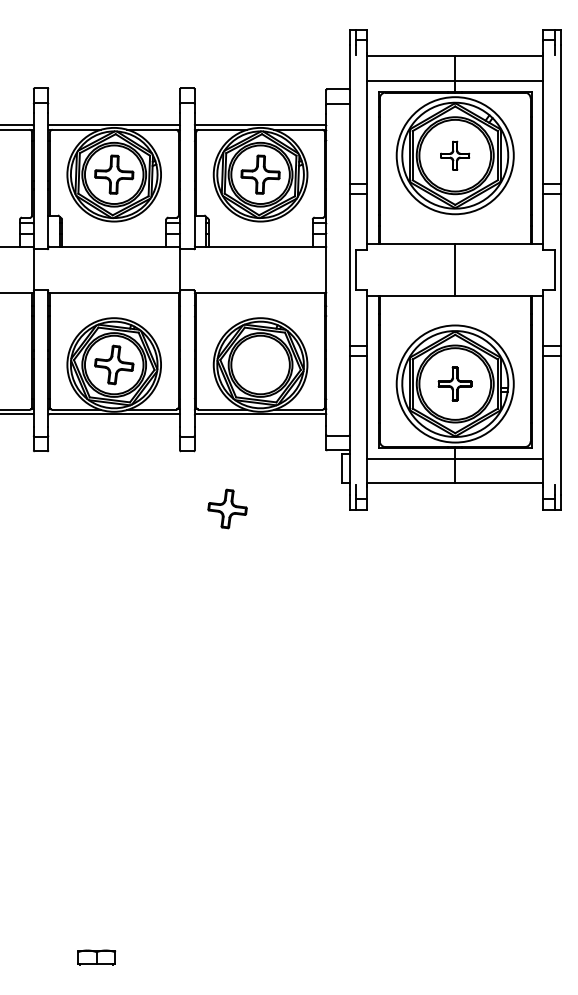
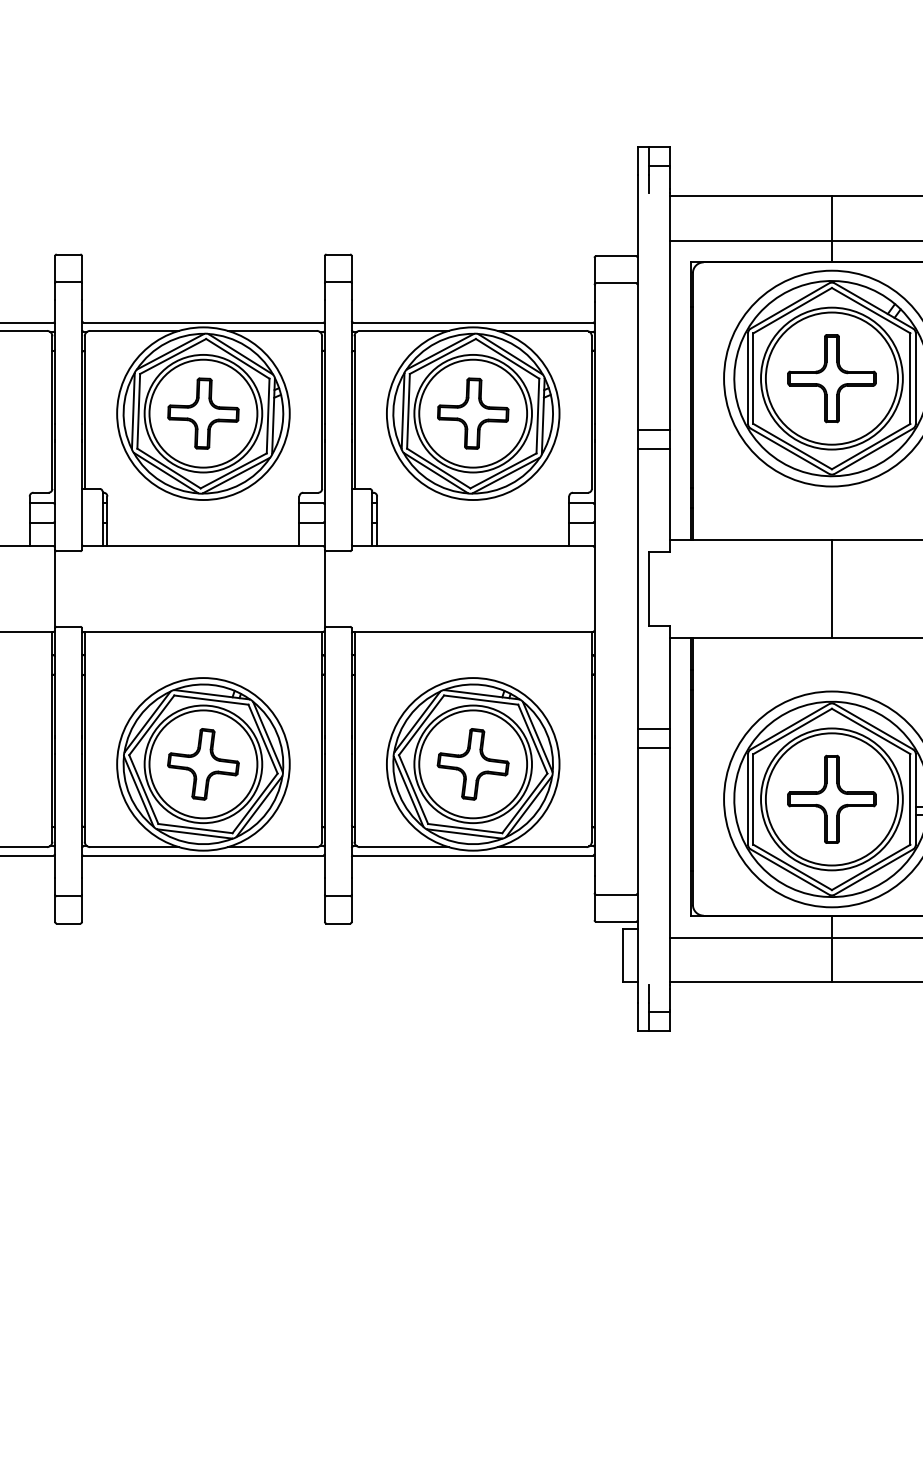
part: (454, 155) -> (830, 378), size x1.67
part: (454, 383) -> (830, 798), size x1.43
part: (227, 508) -> (473, 763), moved

